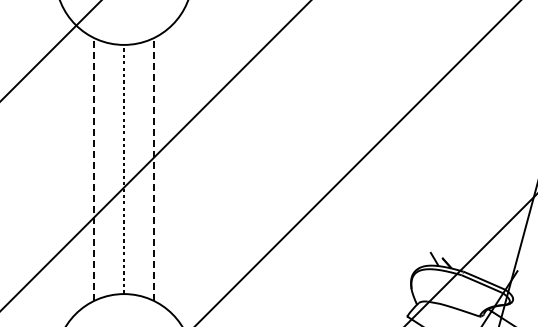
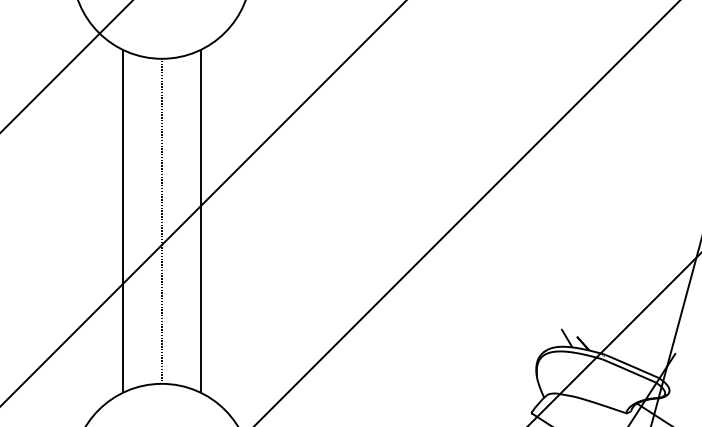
line: (94, 169) -> (123, 221), dashed -> solid
line: (153, 169) -> (200, 221), dashed -> solid

